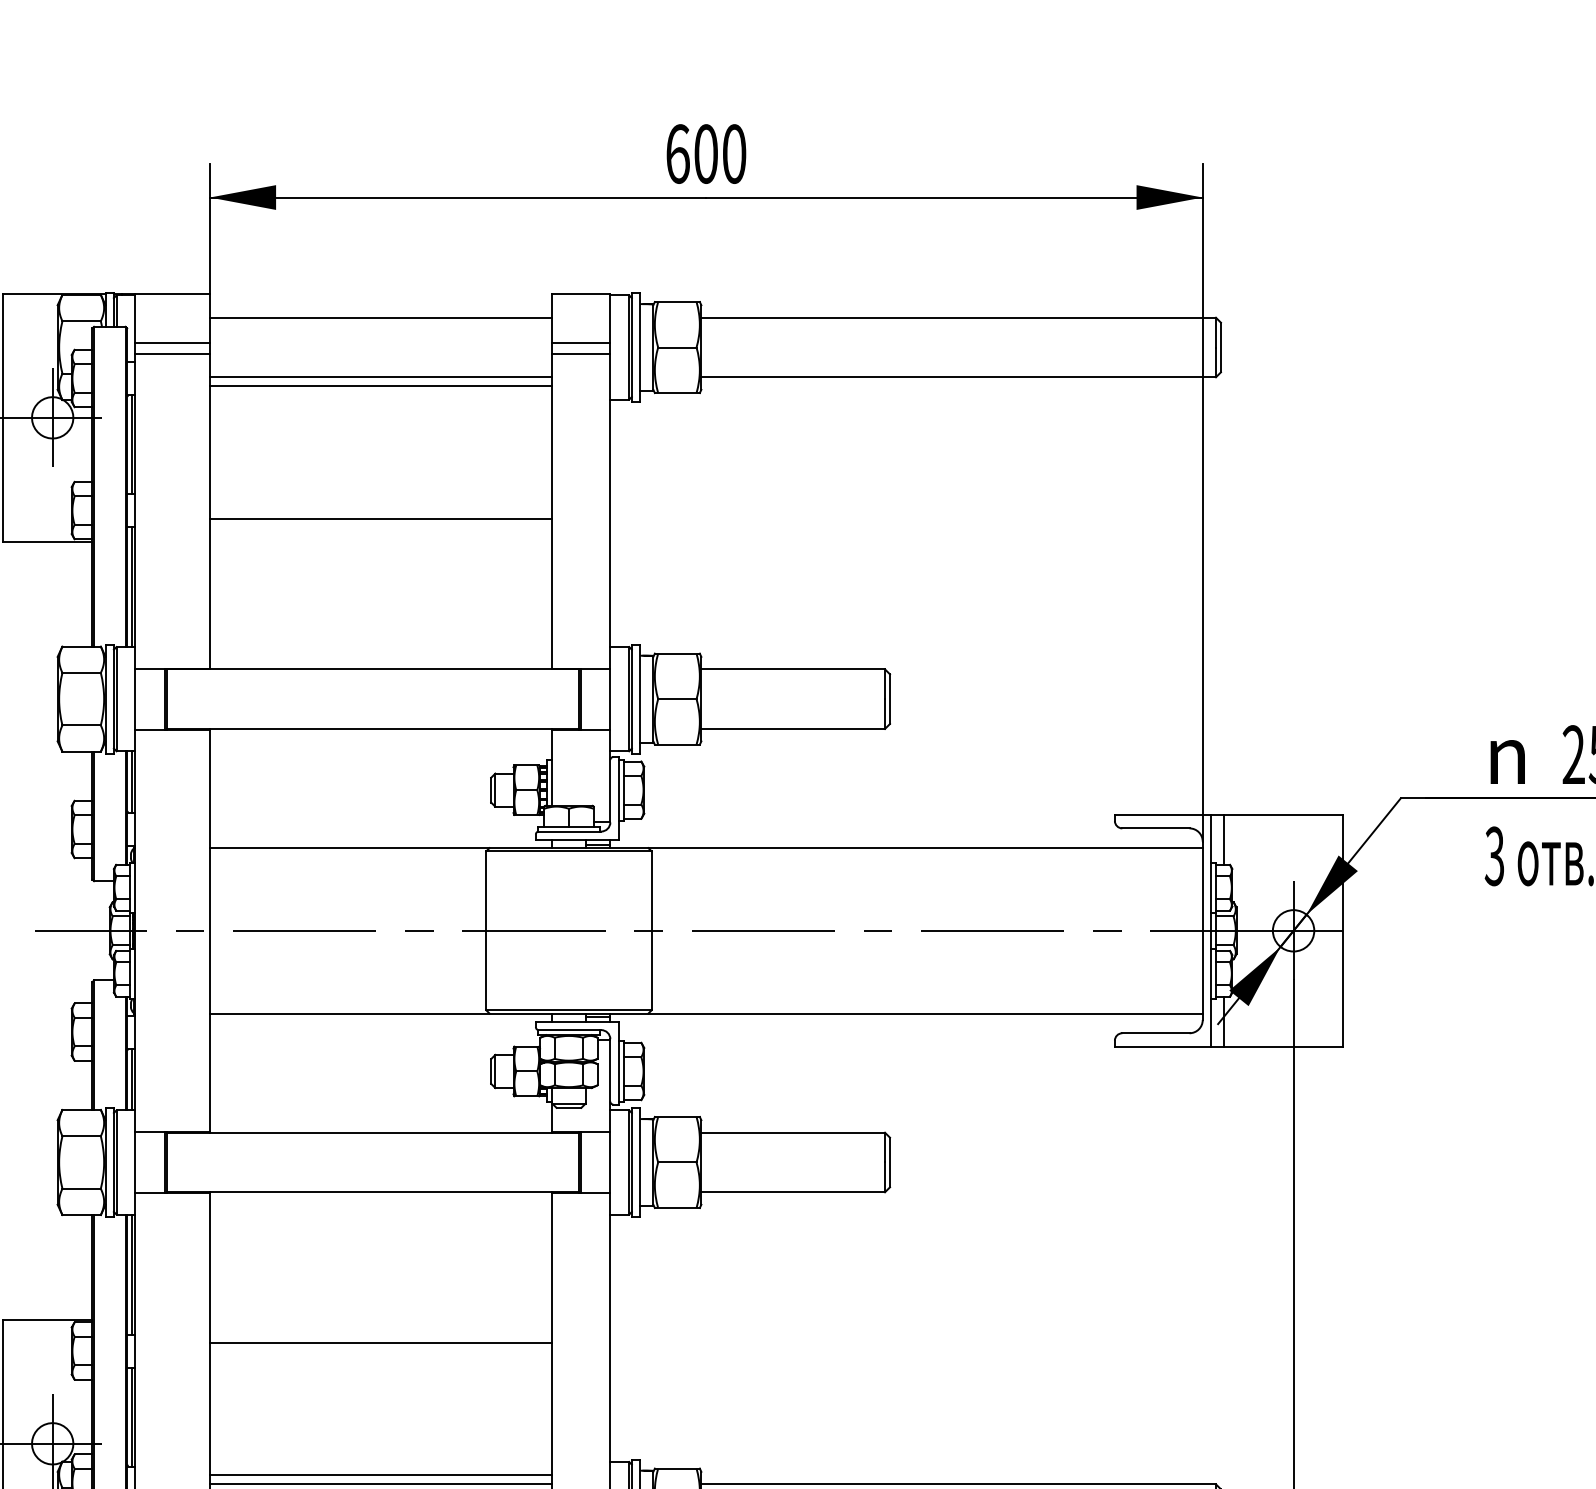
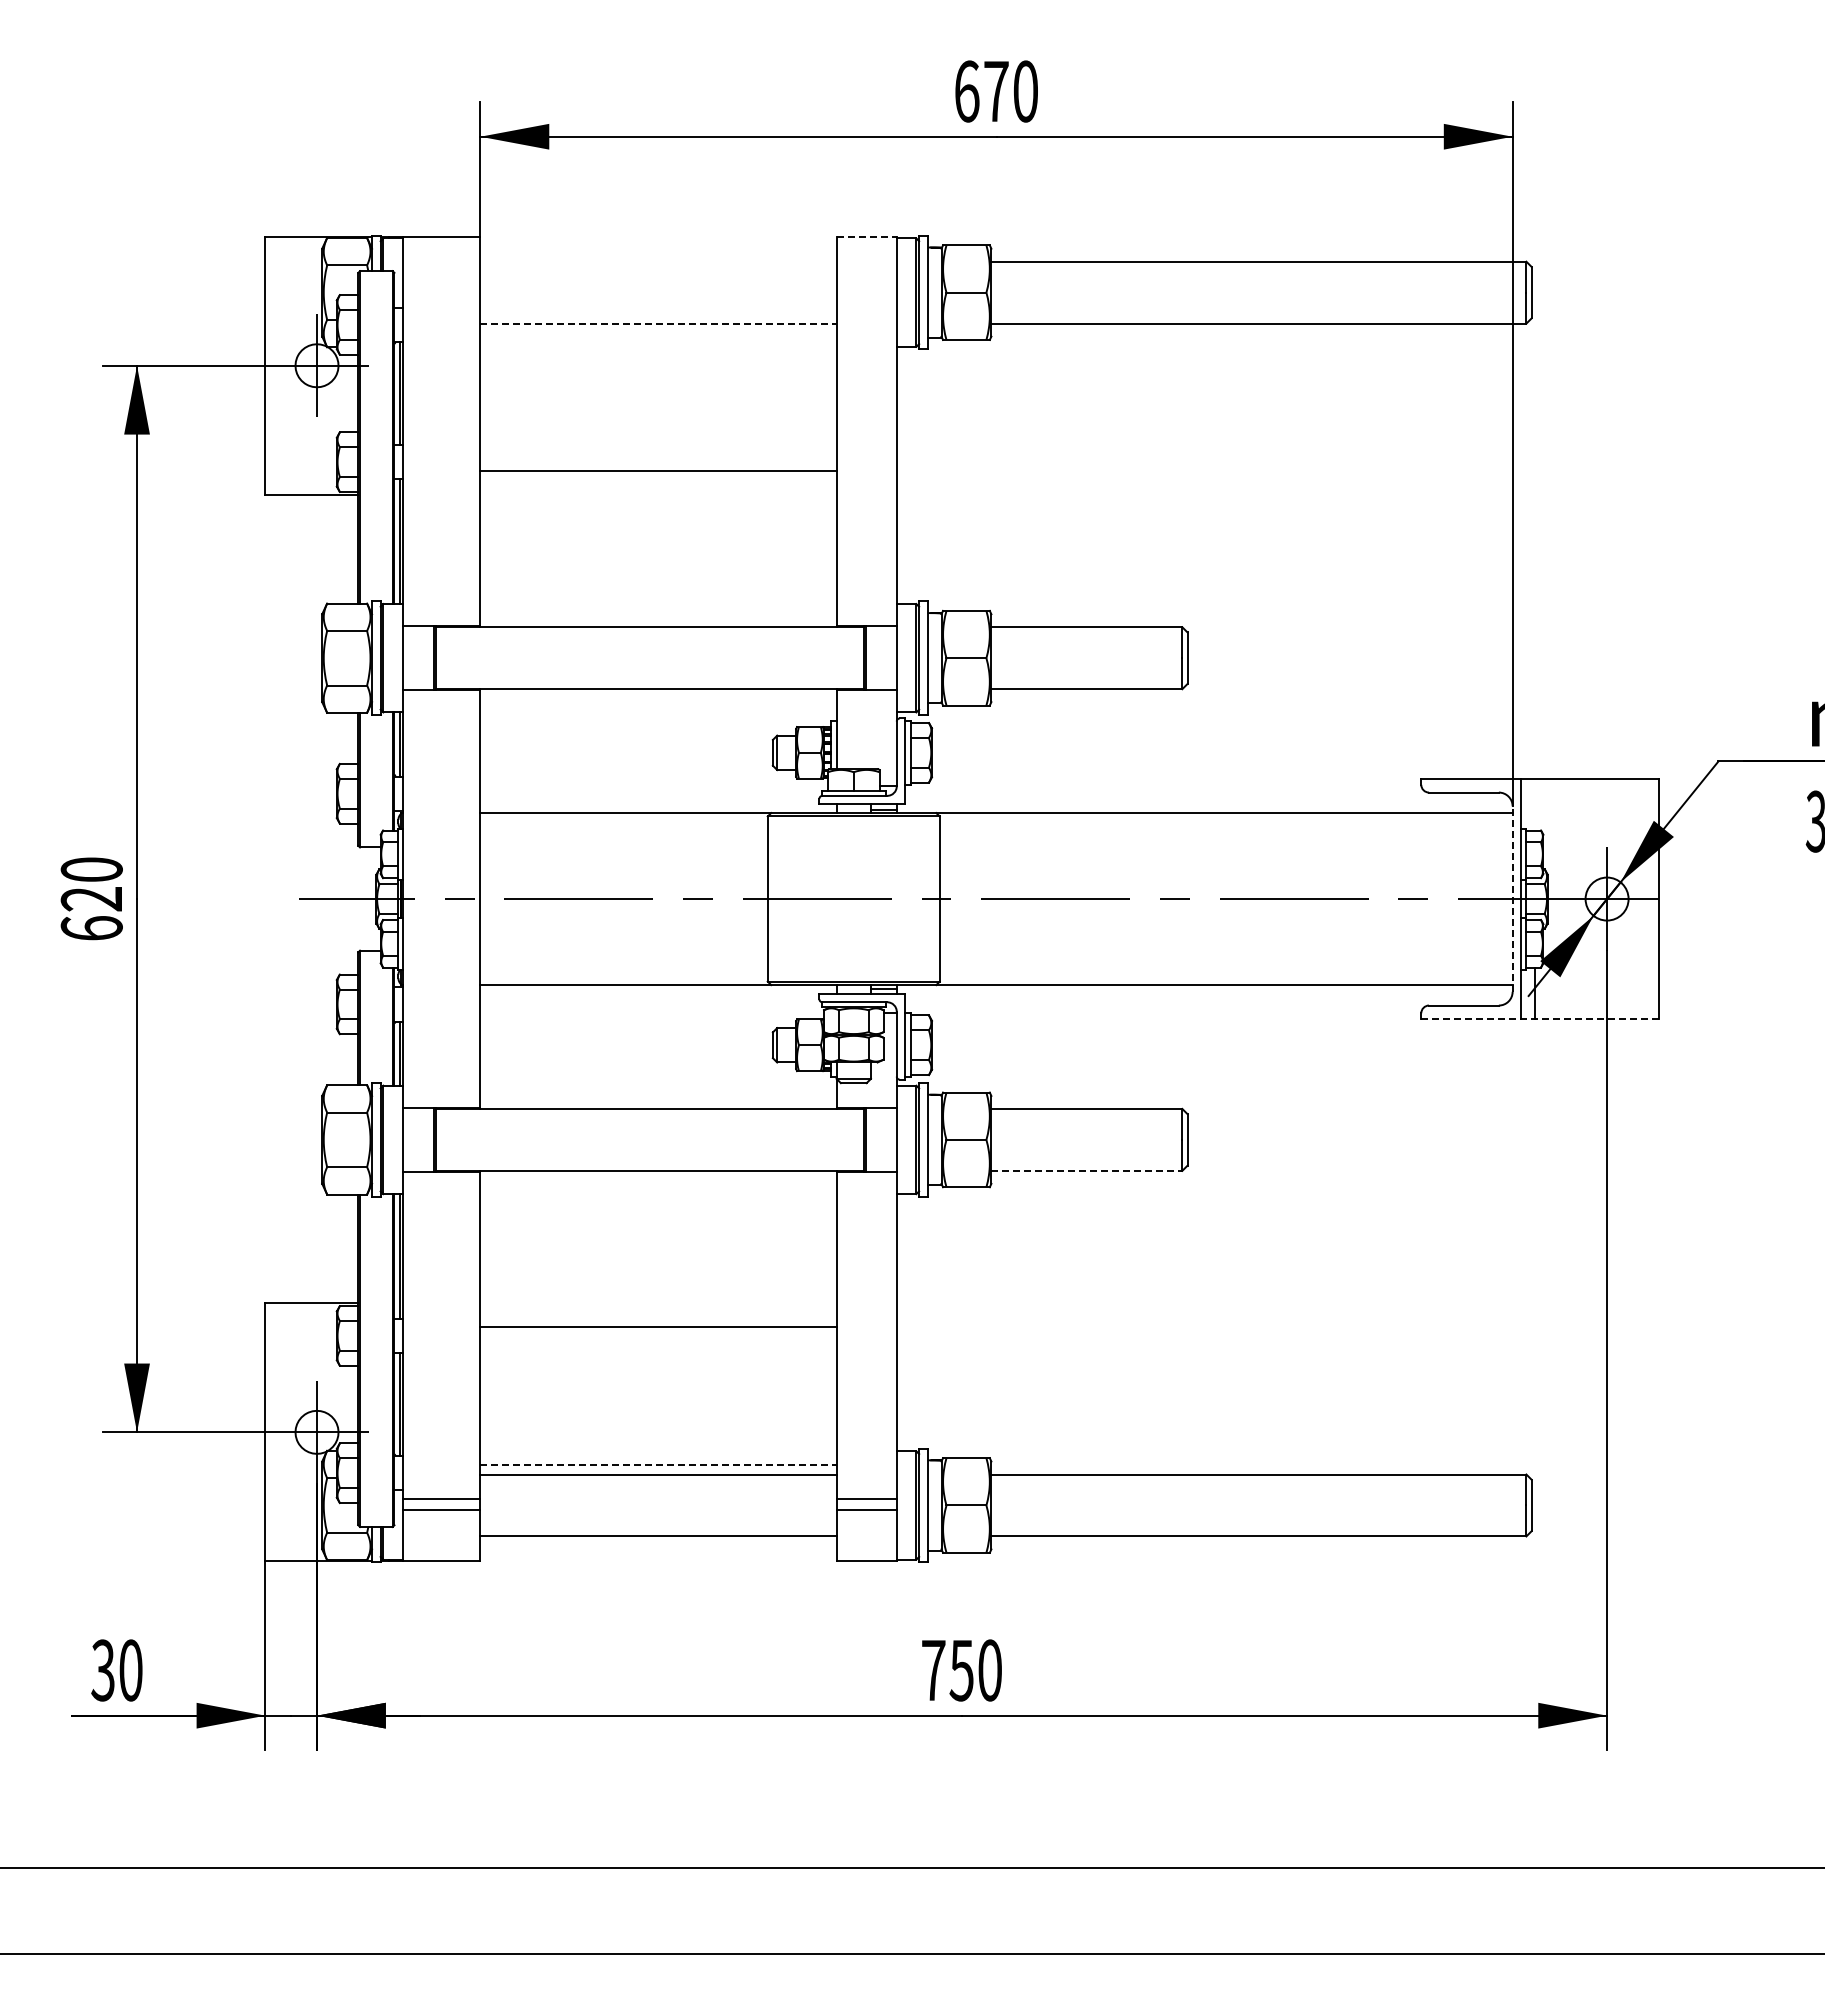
text: (706, 154) -> (996, 91), 600 -> 670
line: (582, 293) -> (867, 236), solid -> dashed
line: (381, 317) -> (658, 261), removed
line: (172, 342) -> (441, 287), removed
line: (581, 342) -> (866, 287), removed
line: (172, 354) -> (441, 299), removed
line: (581, 354) -> (866, 299), removed
line: (382, 377) -> (659, 323), solid -> dashed
line: (381, 386) -> (658, 333), removed
line: (1223, 839) -> (1534, 804), removed
line: (1202, 931) -> (1512, 899), solid -> dashed
line: (1229, 1046) -> (1540, 1019), solid -> dashed
line: (793, 1191) -> (1087, 1170), solid -> dashed
line: (382, 1475) -> (659, 1465), solid -> dashed

